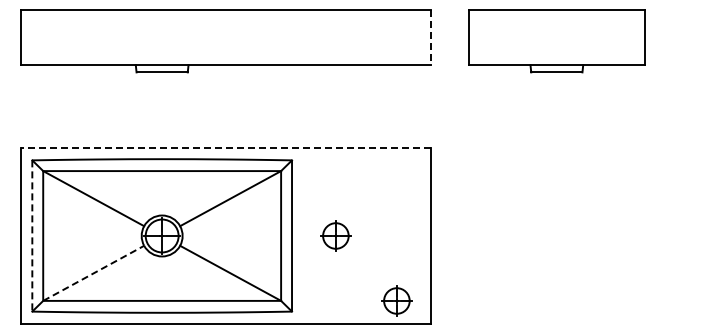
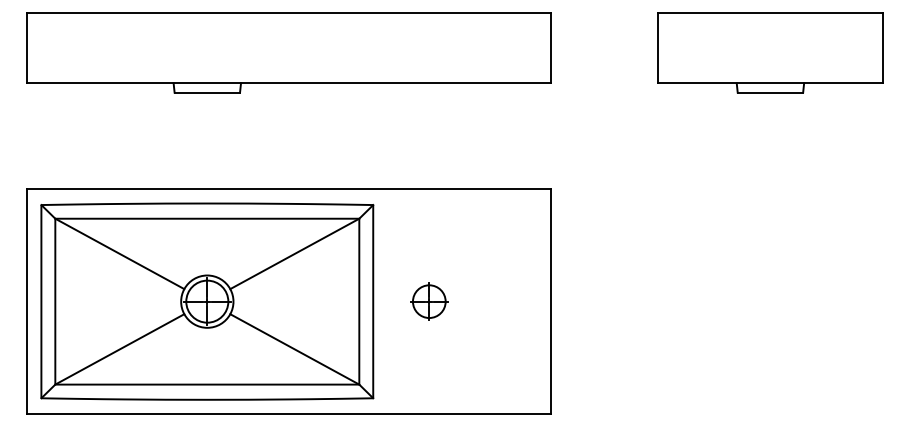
line: (431, 38) -> (551, 49), dashed -> solid
part: (556, 41) -> (769, 53), moved
line: (226, 148) -> (289, 189), dashed -> solid
line: (32, 236) -> (41, 302), dashed -> solid
line: (93, 273) -> (119, 349), dashed -> solid
part: (396, 300) -> (506, 384), removed

